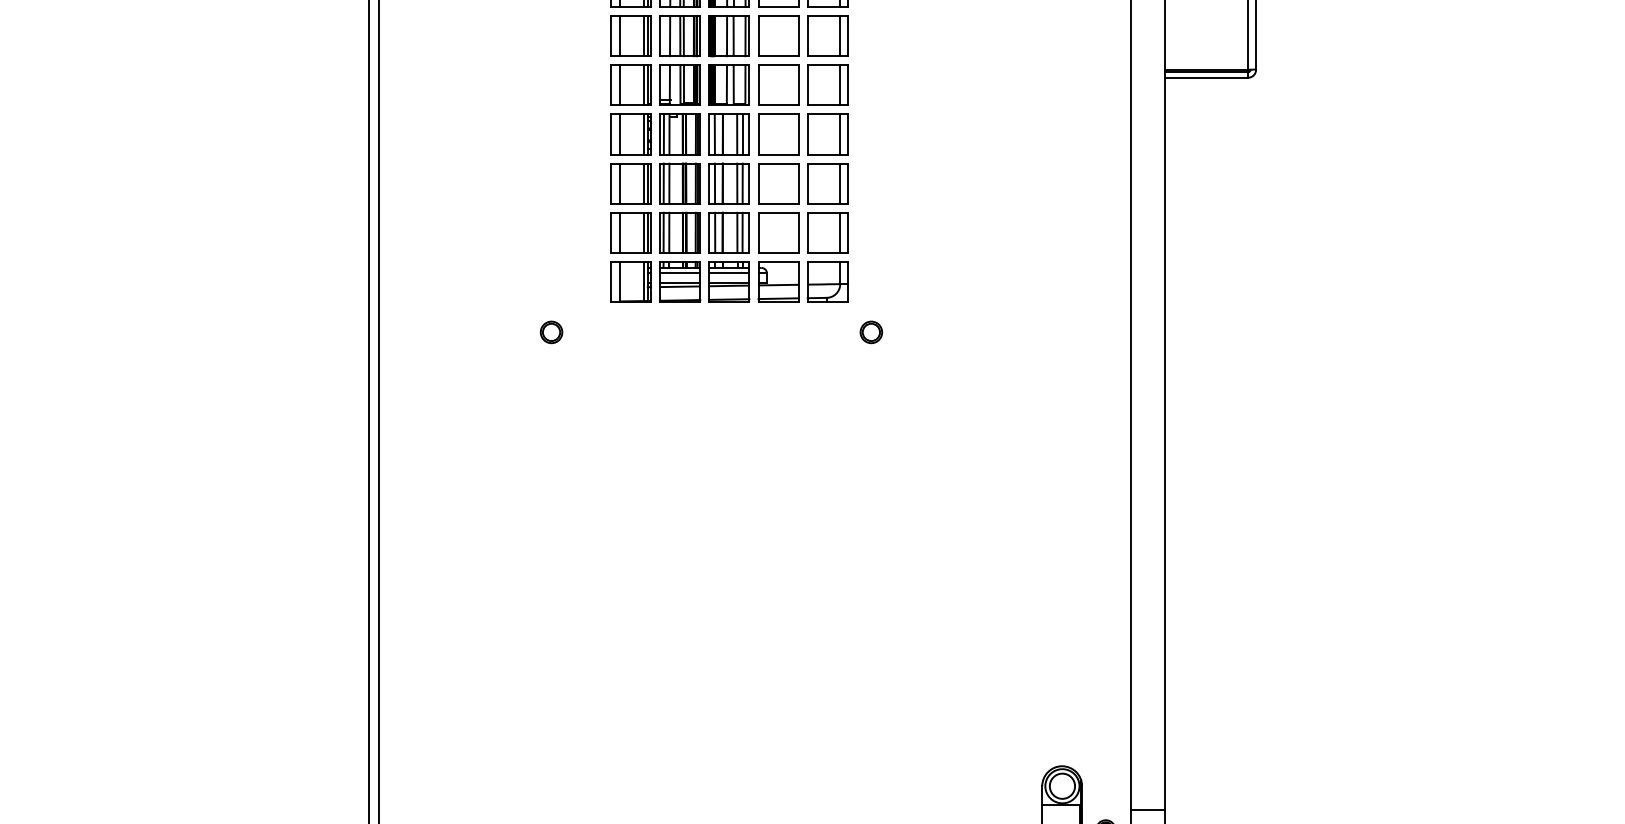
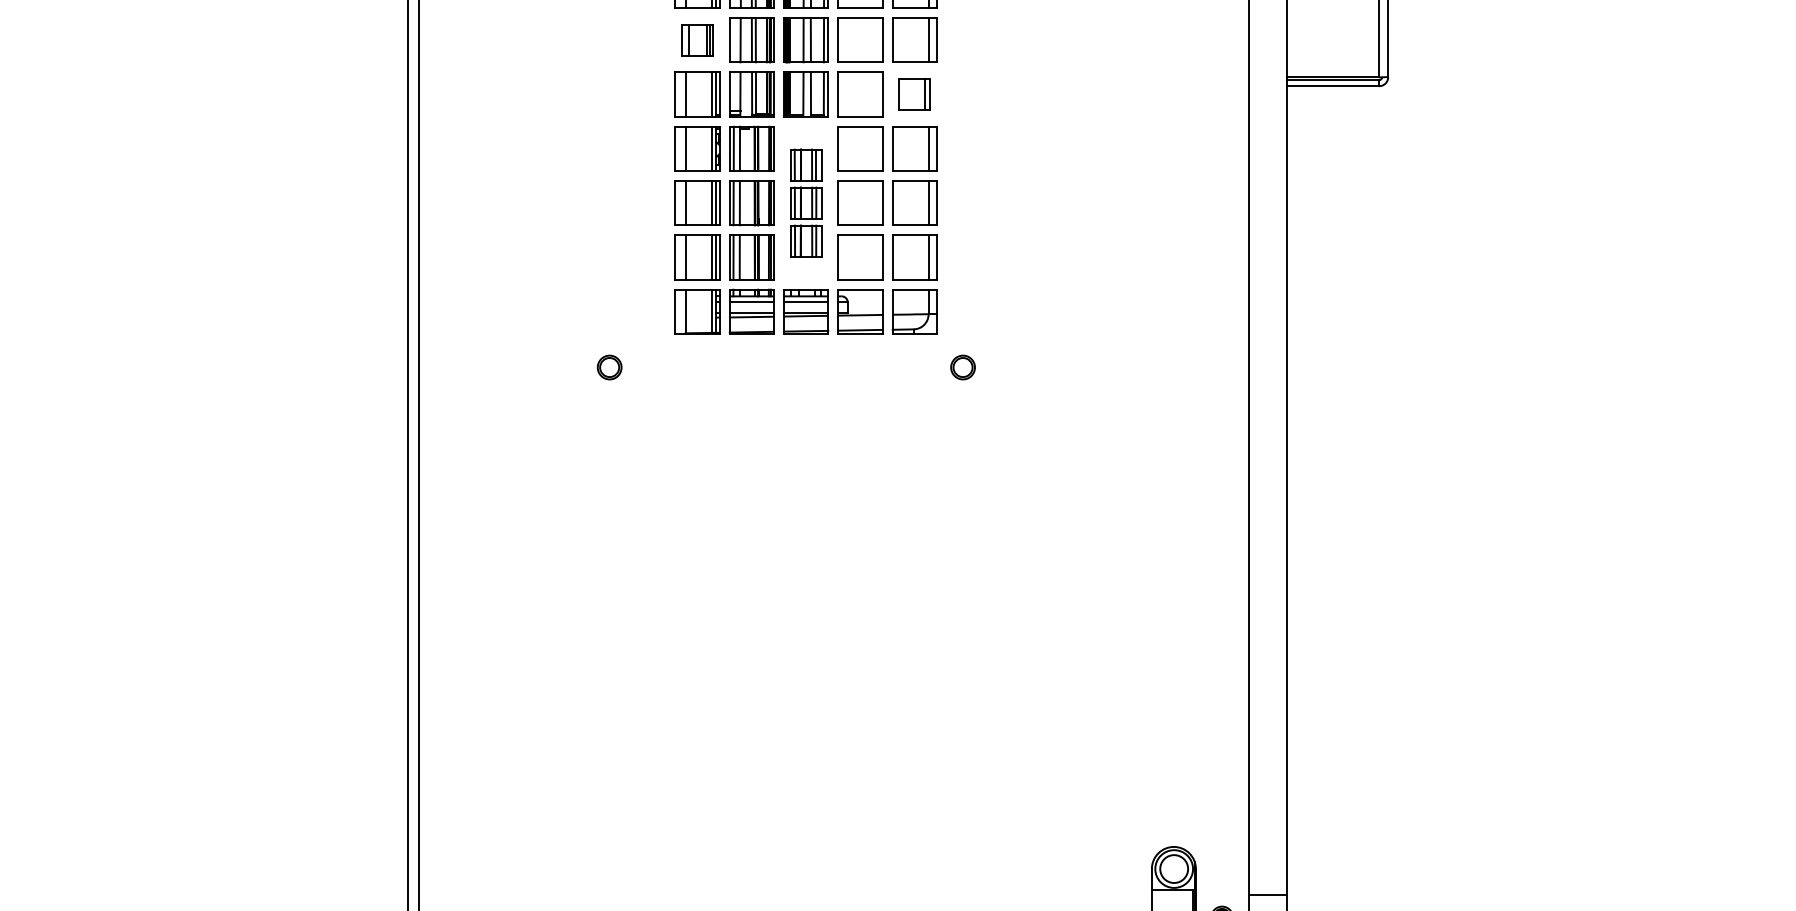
part: (630, 35) -> (696, 39), size x0.7
part: (827, 84) -> (914, 93), size x0.7
part: (728, 183) -> (805, 203), size x0.7

